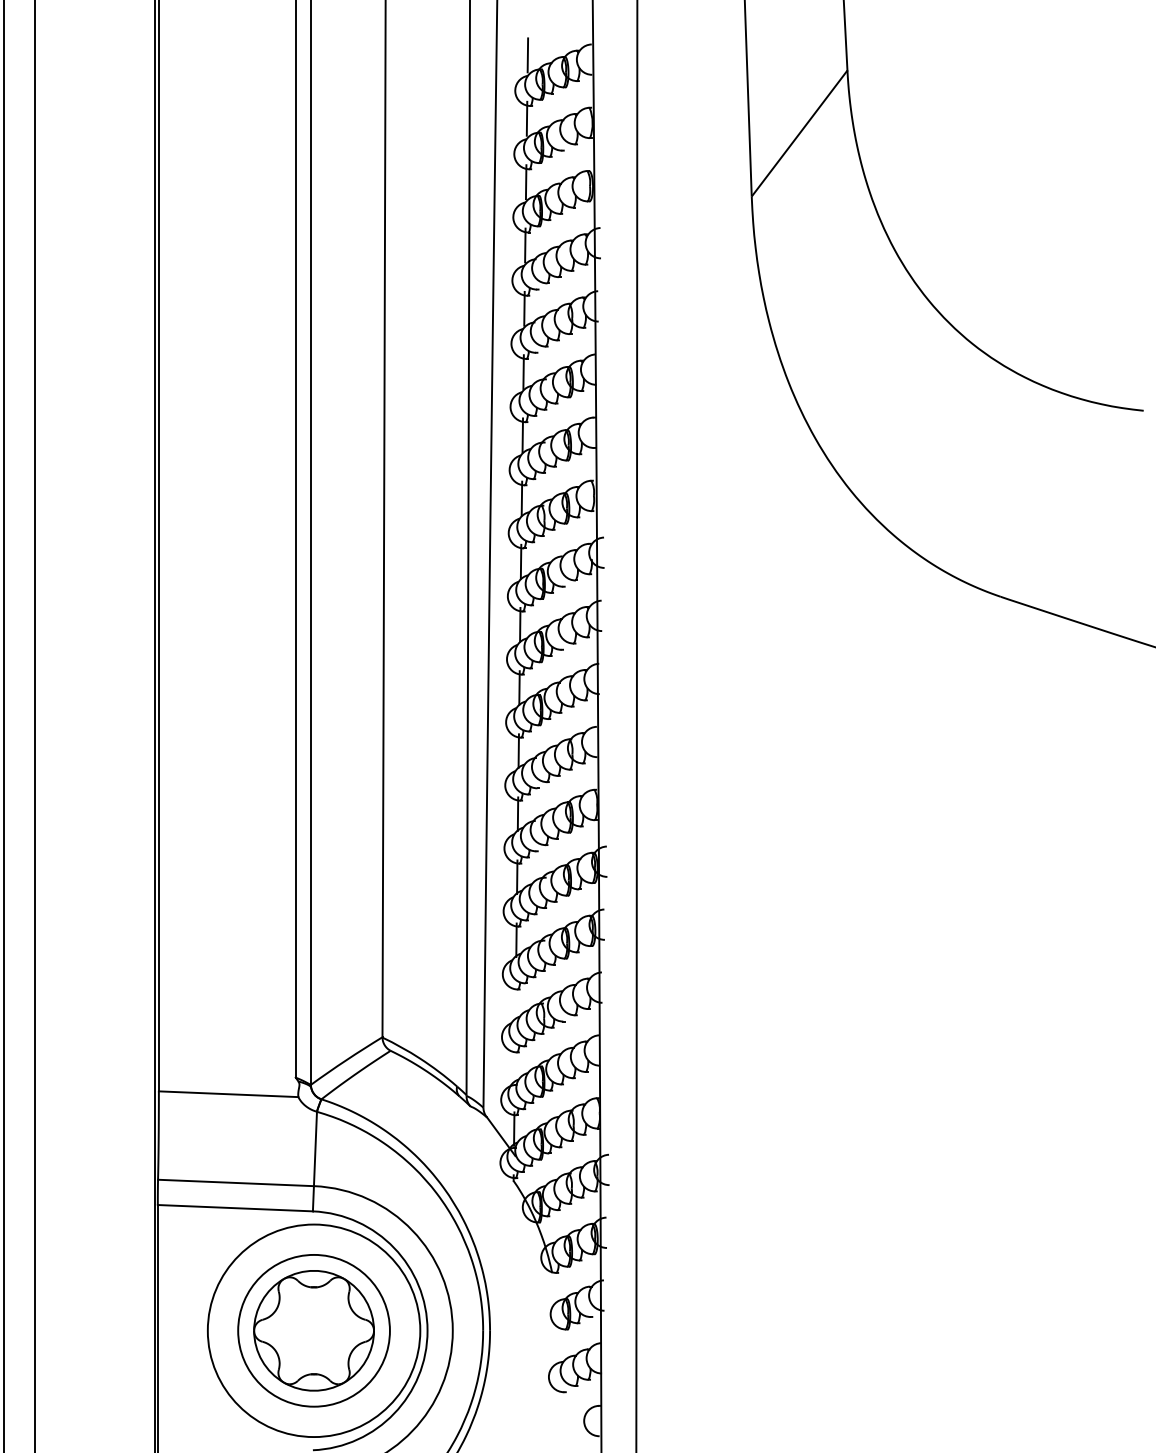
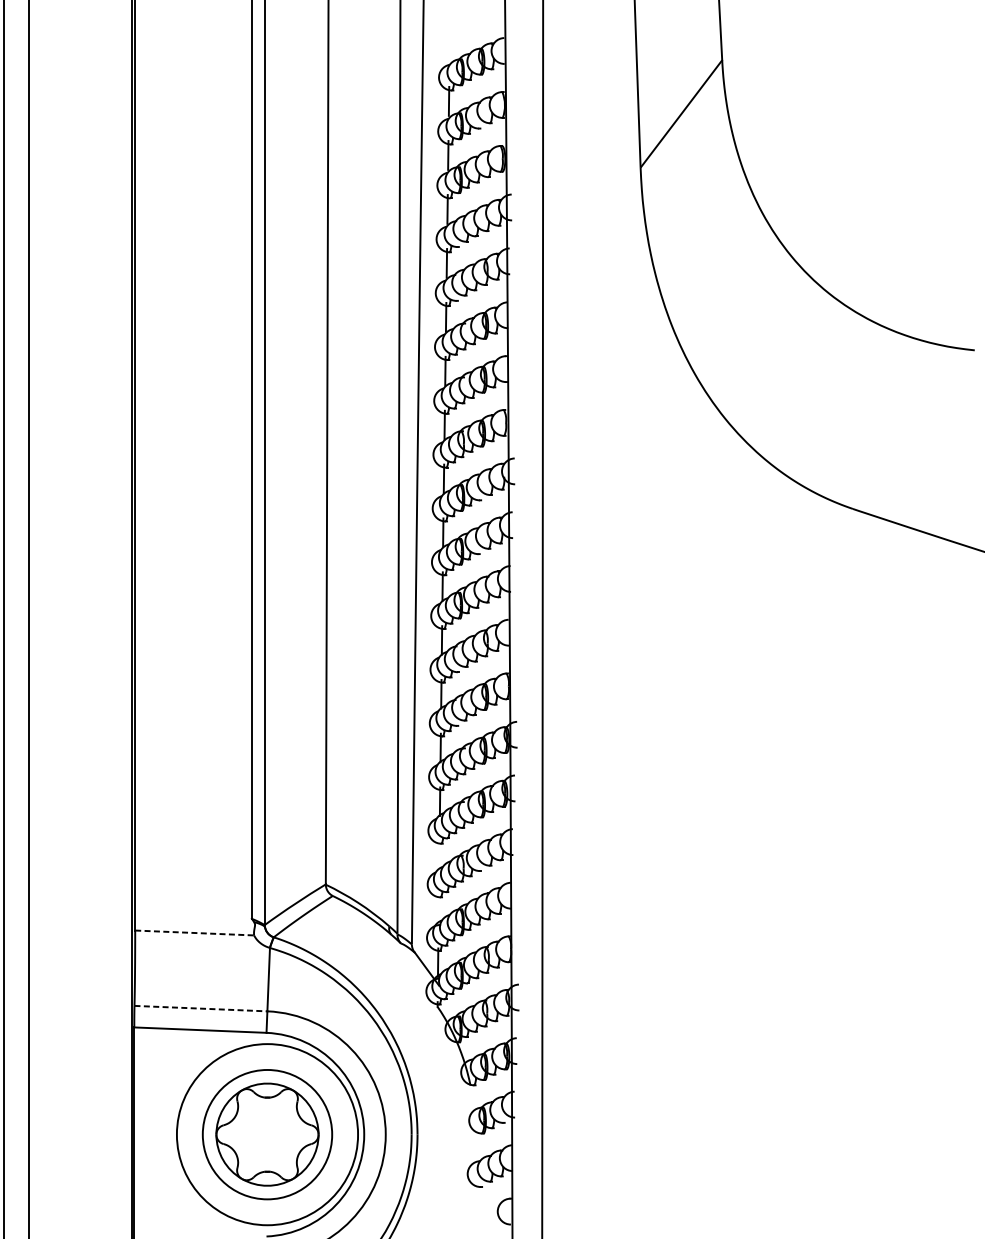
line: (527, 55) -> (449, 47), removed
line: (228, 1094) -> (194, 933), solid -> dashed
line: (236, 1182) -> (201, 1008), solid -> dashed

